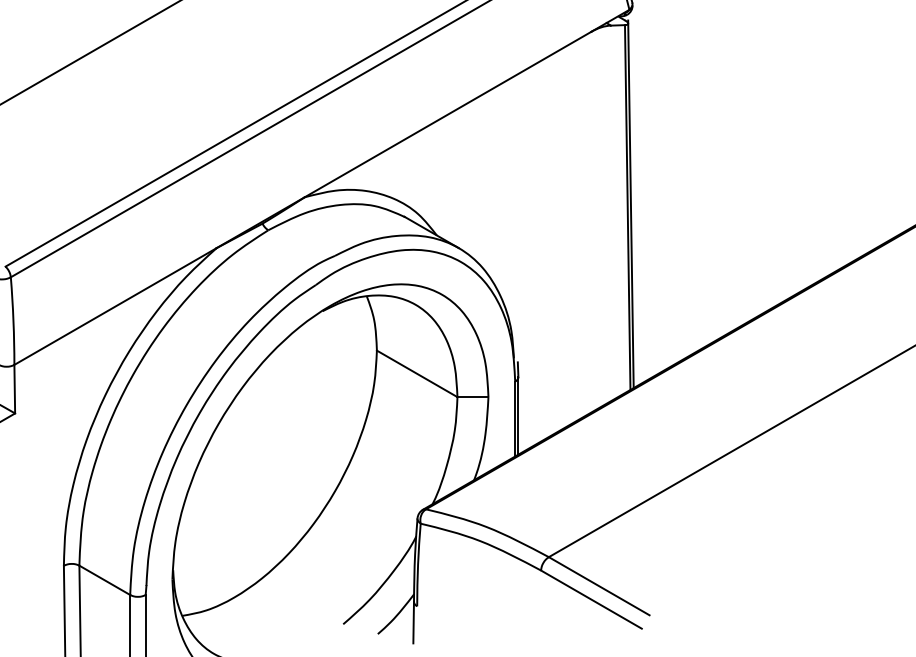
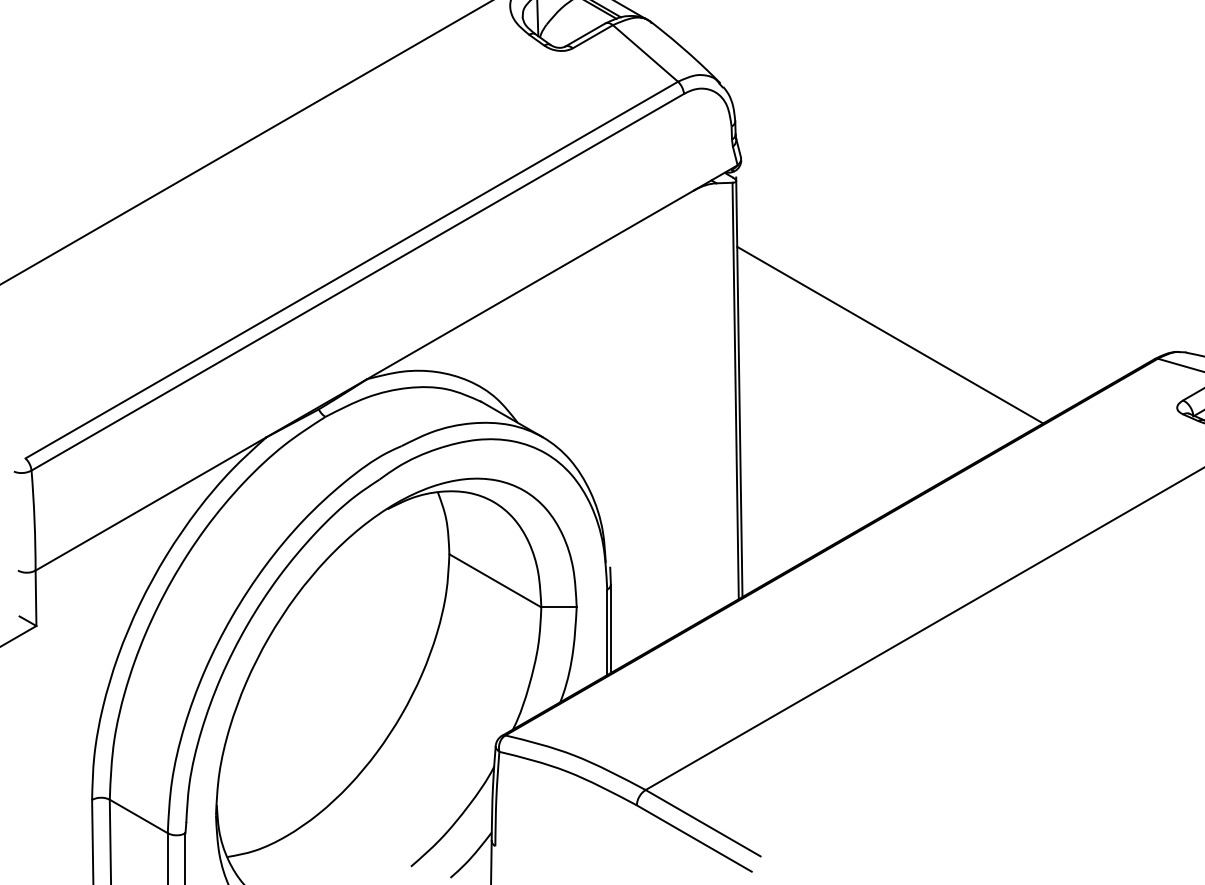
line: (763, 158) -> (890, 334), added

